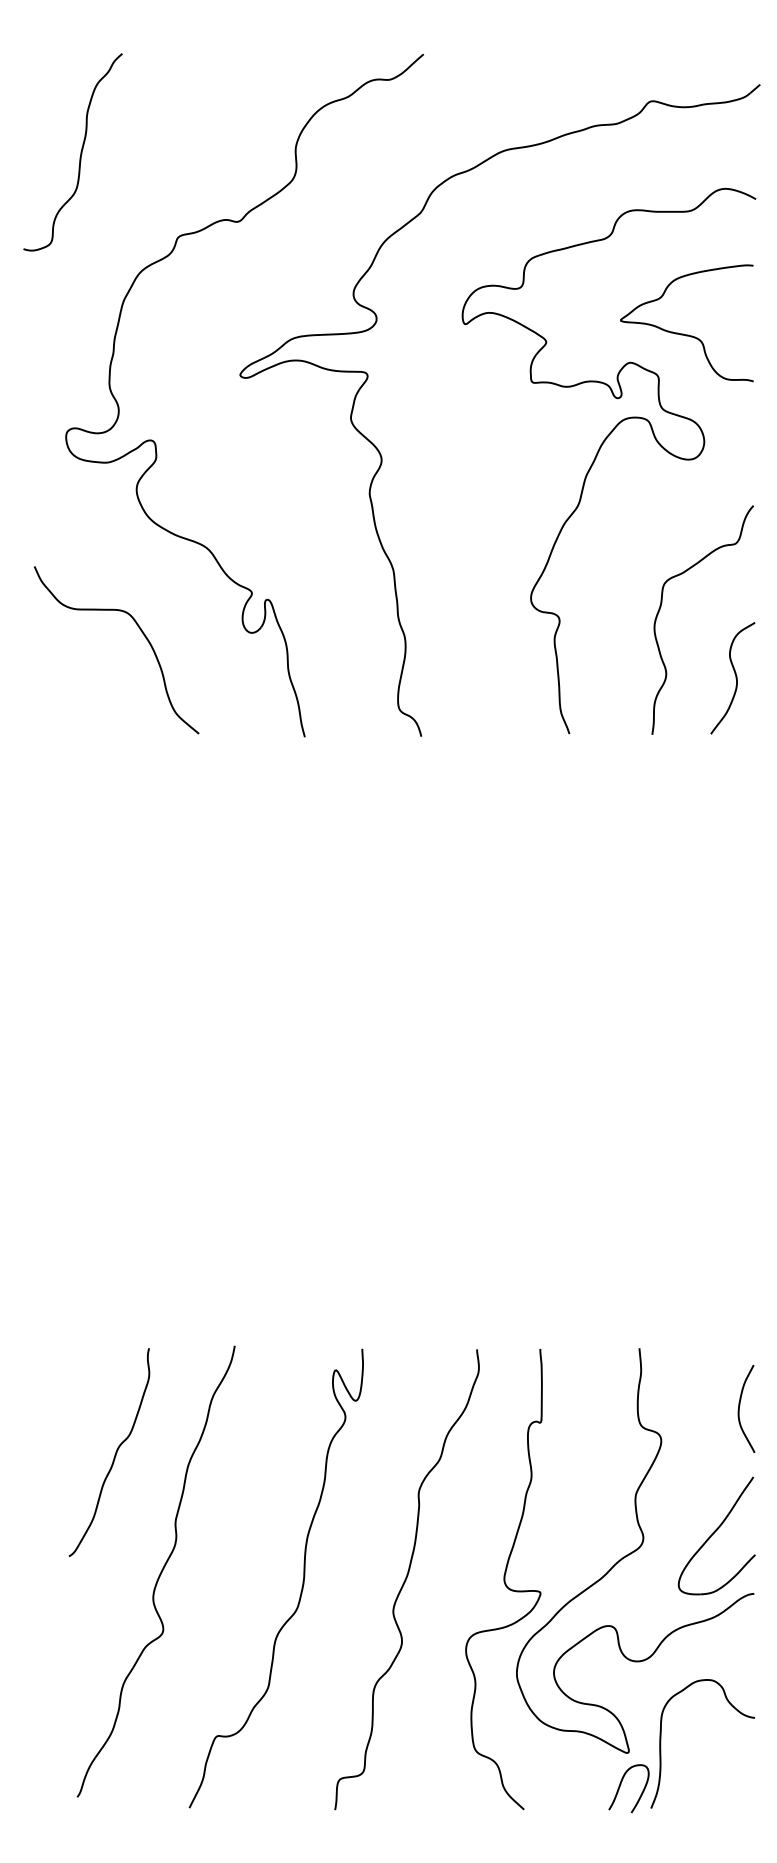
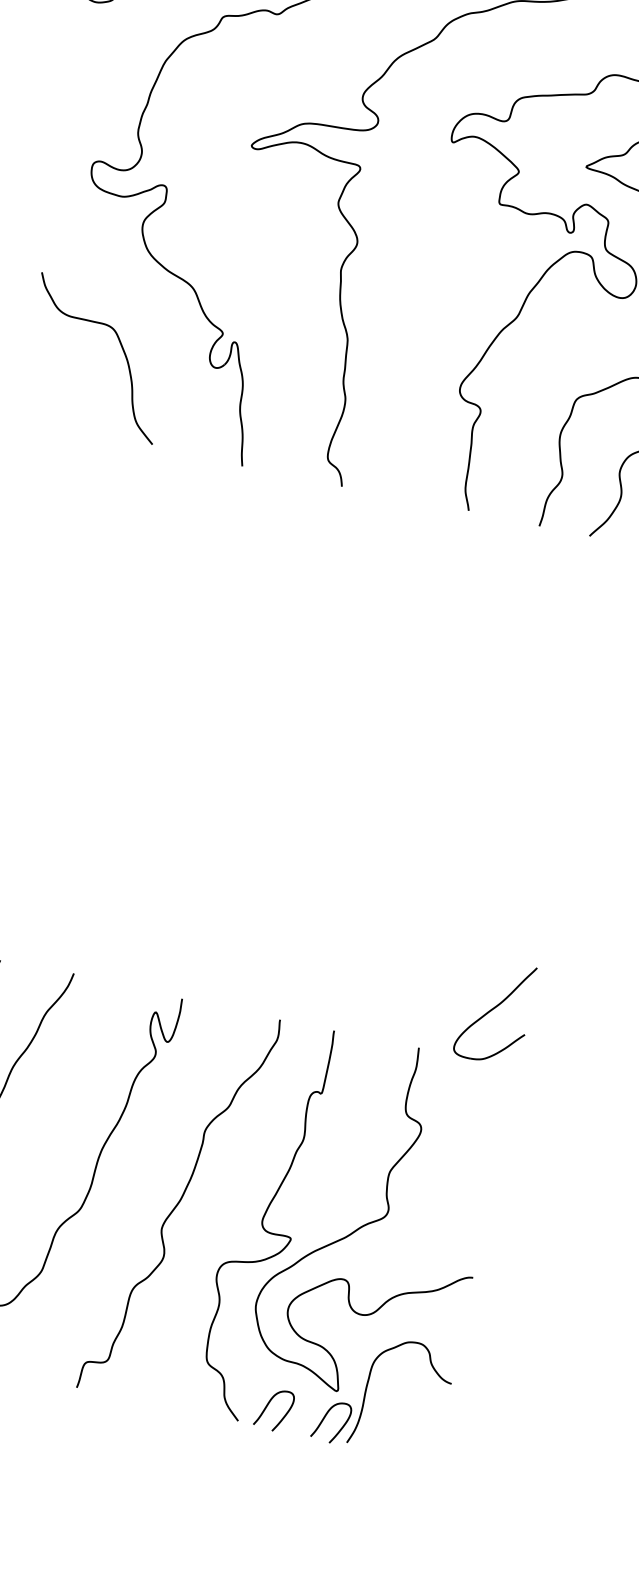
curve: (740, 1405) -> (495, 1114), removed
part: (716, 1535) -> (495, 1011), moved
curve: (554, 1784) -> (268, 1405), added

